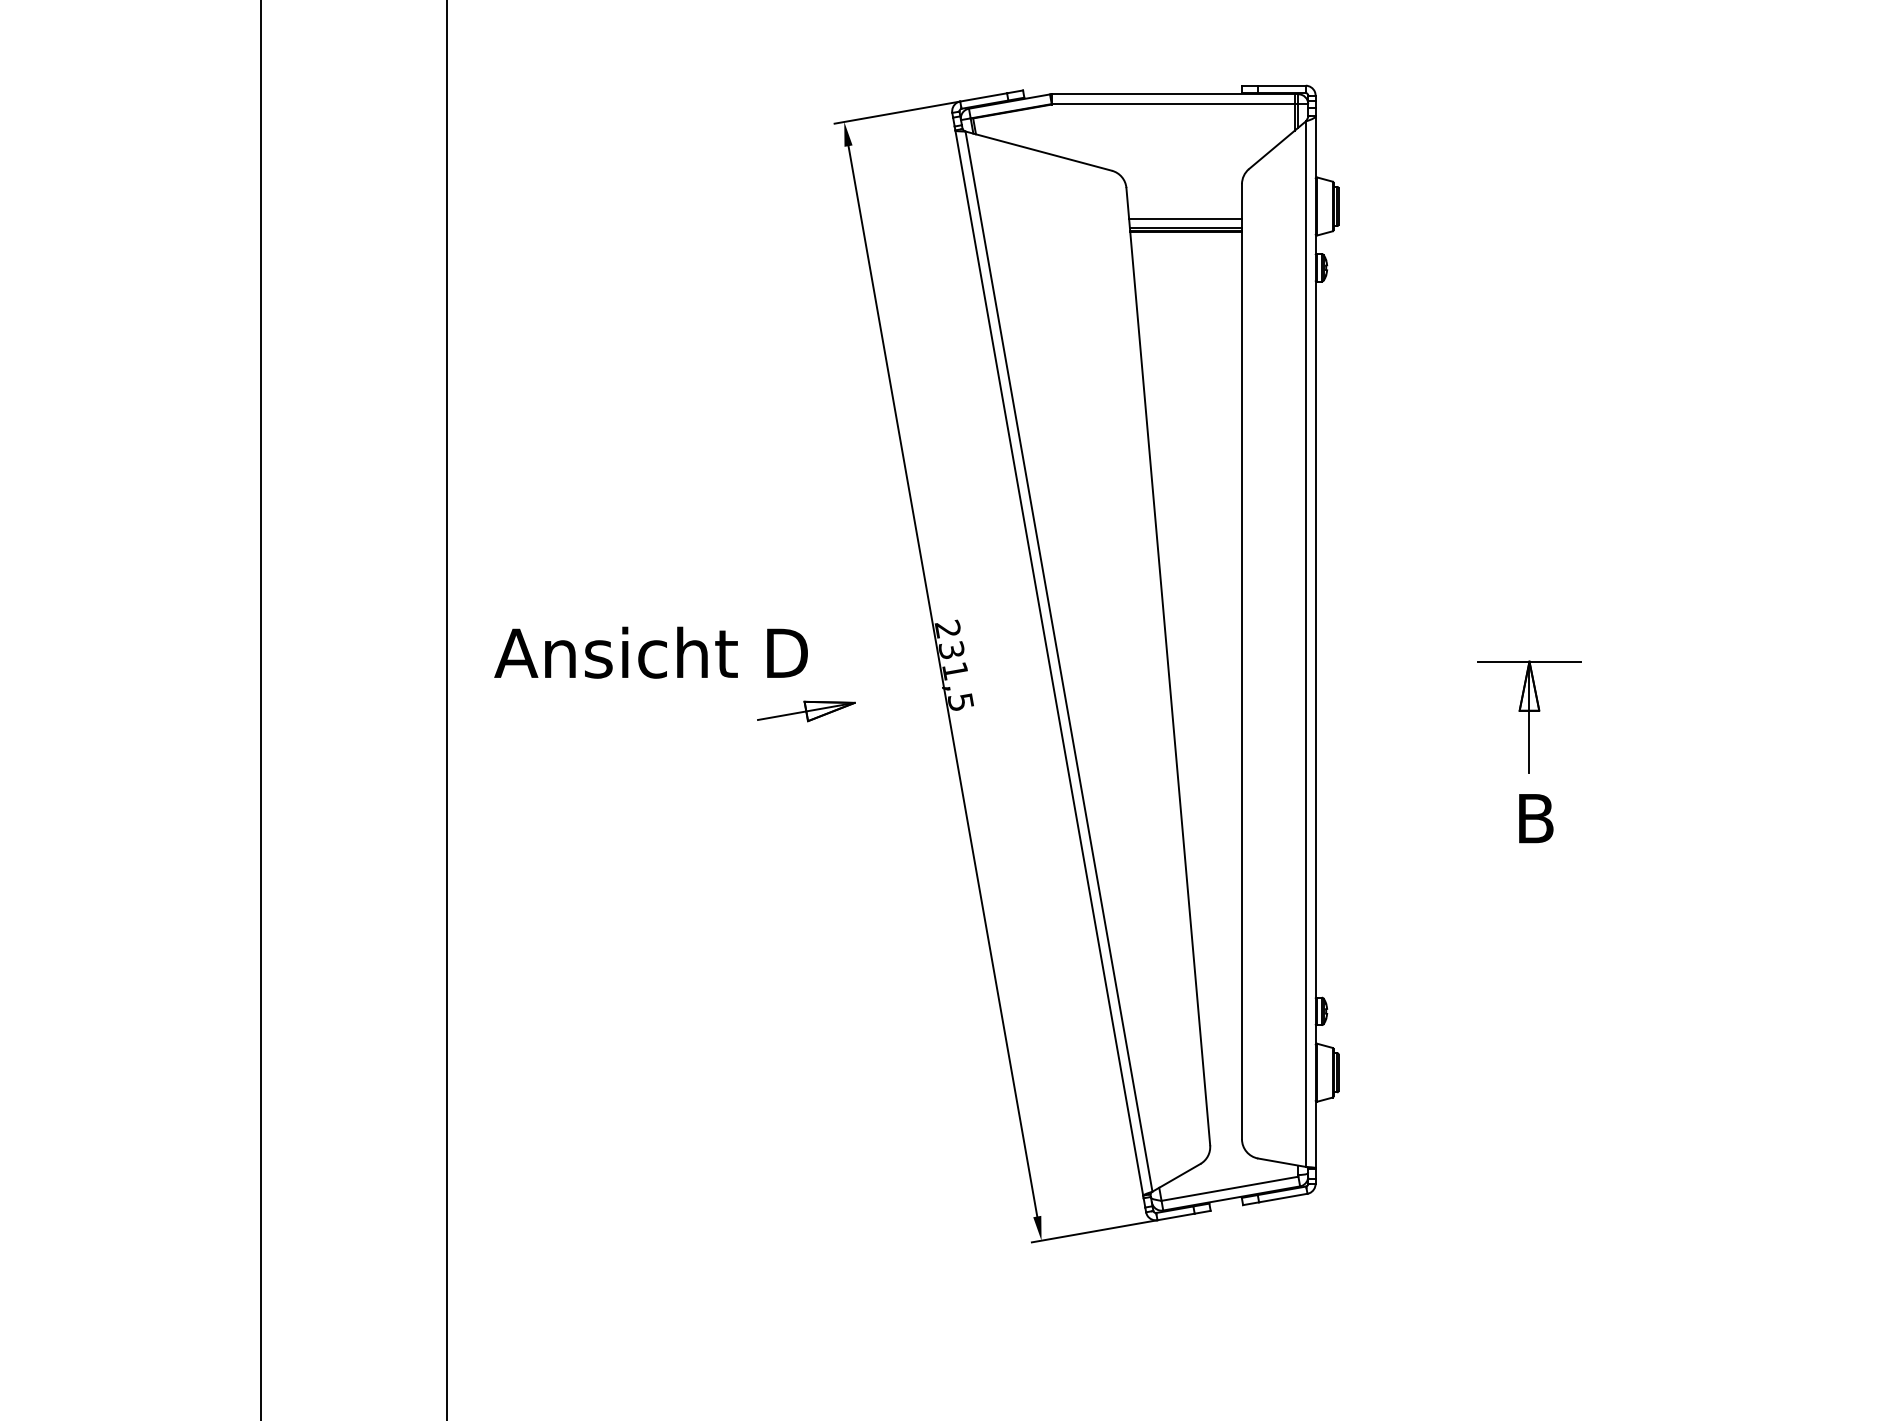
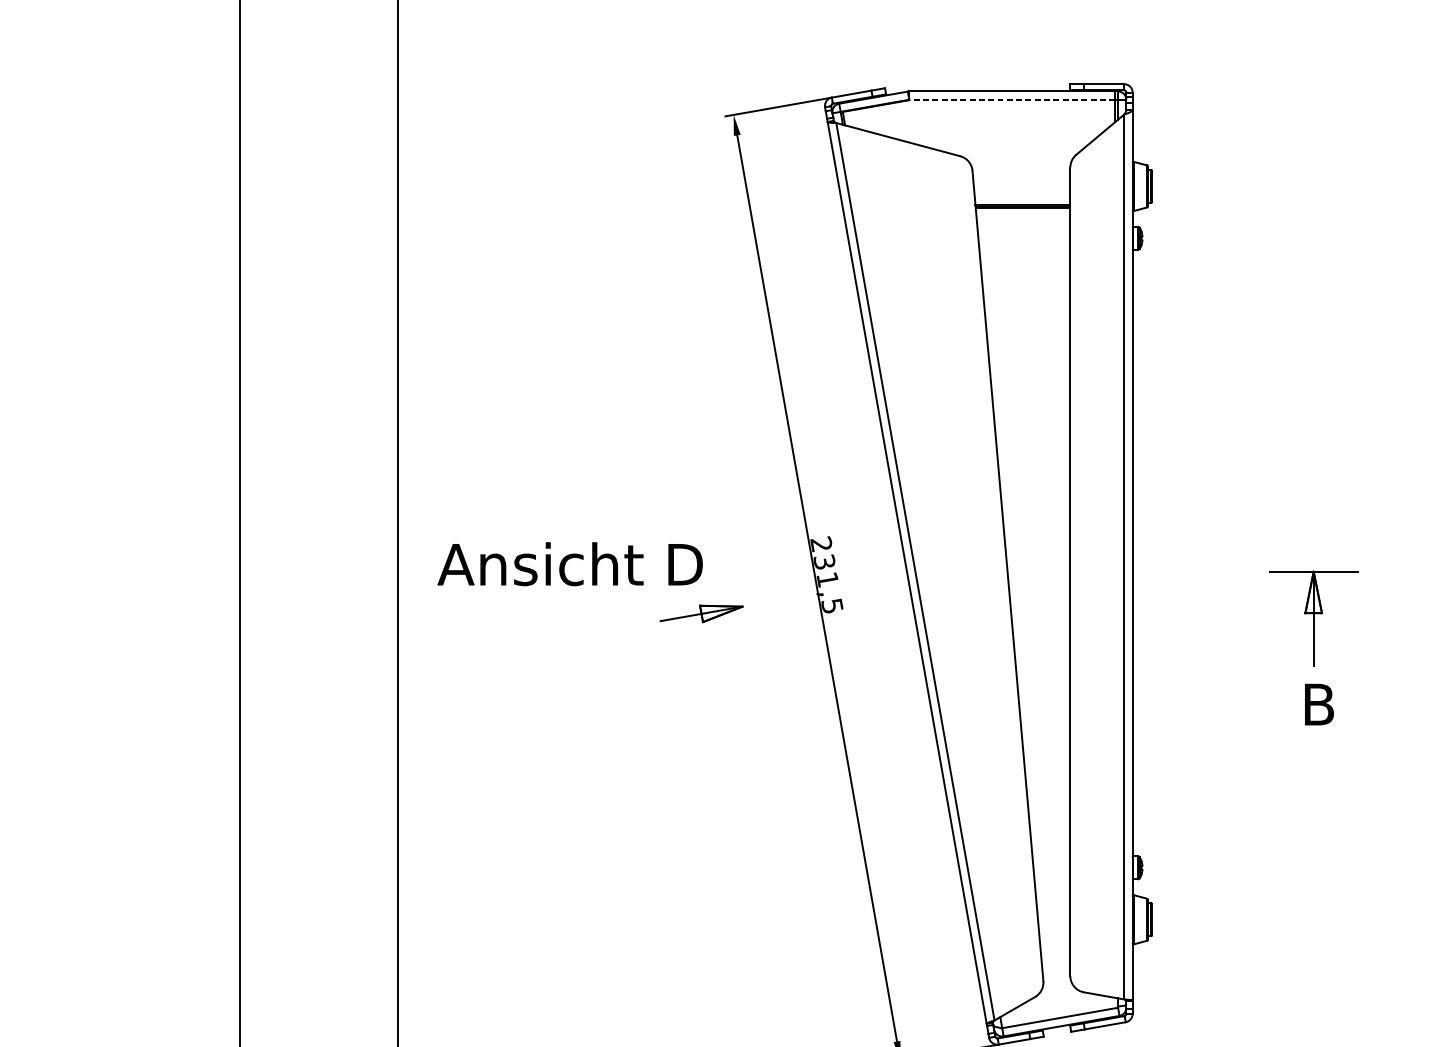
line: (1173, 104) -> (1012, 100), solid -> dashed
line: (1185, 219) -> (1022, 197), removed

